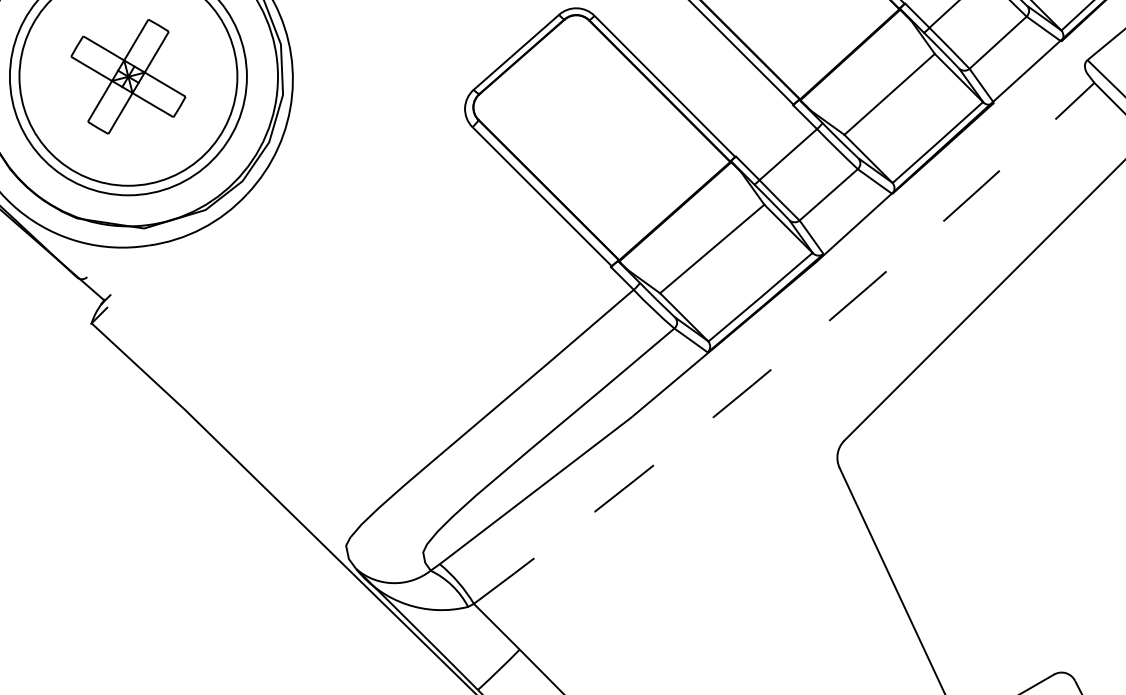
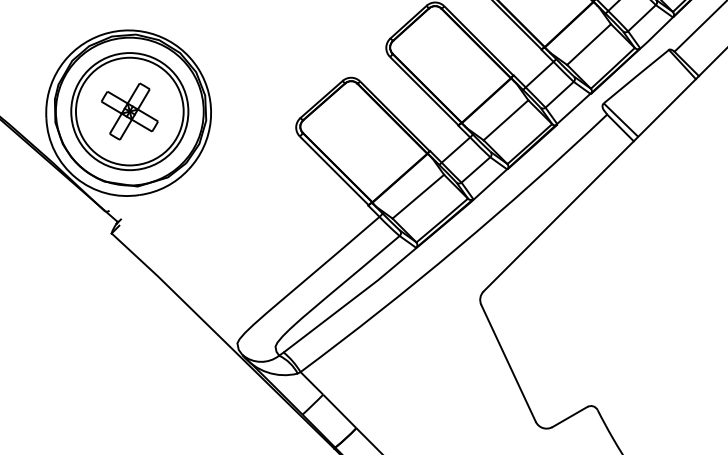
arc: (791, 351) -> (457, 247), dashed -> solid

